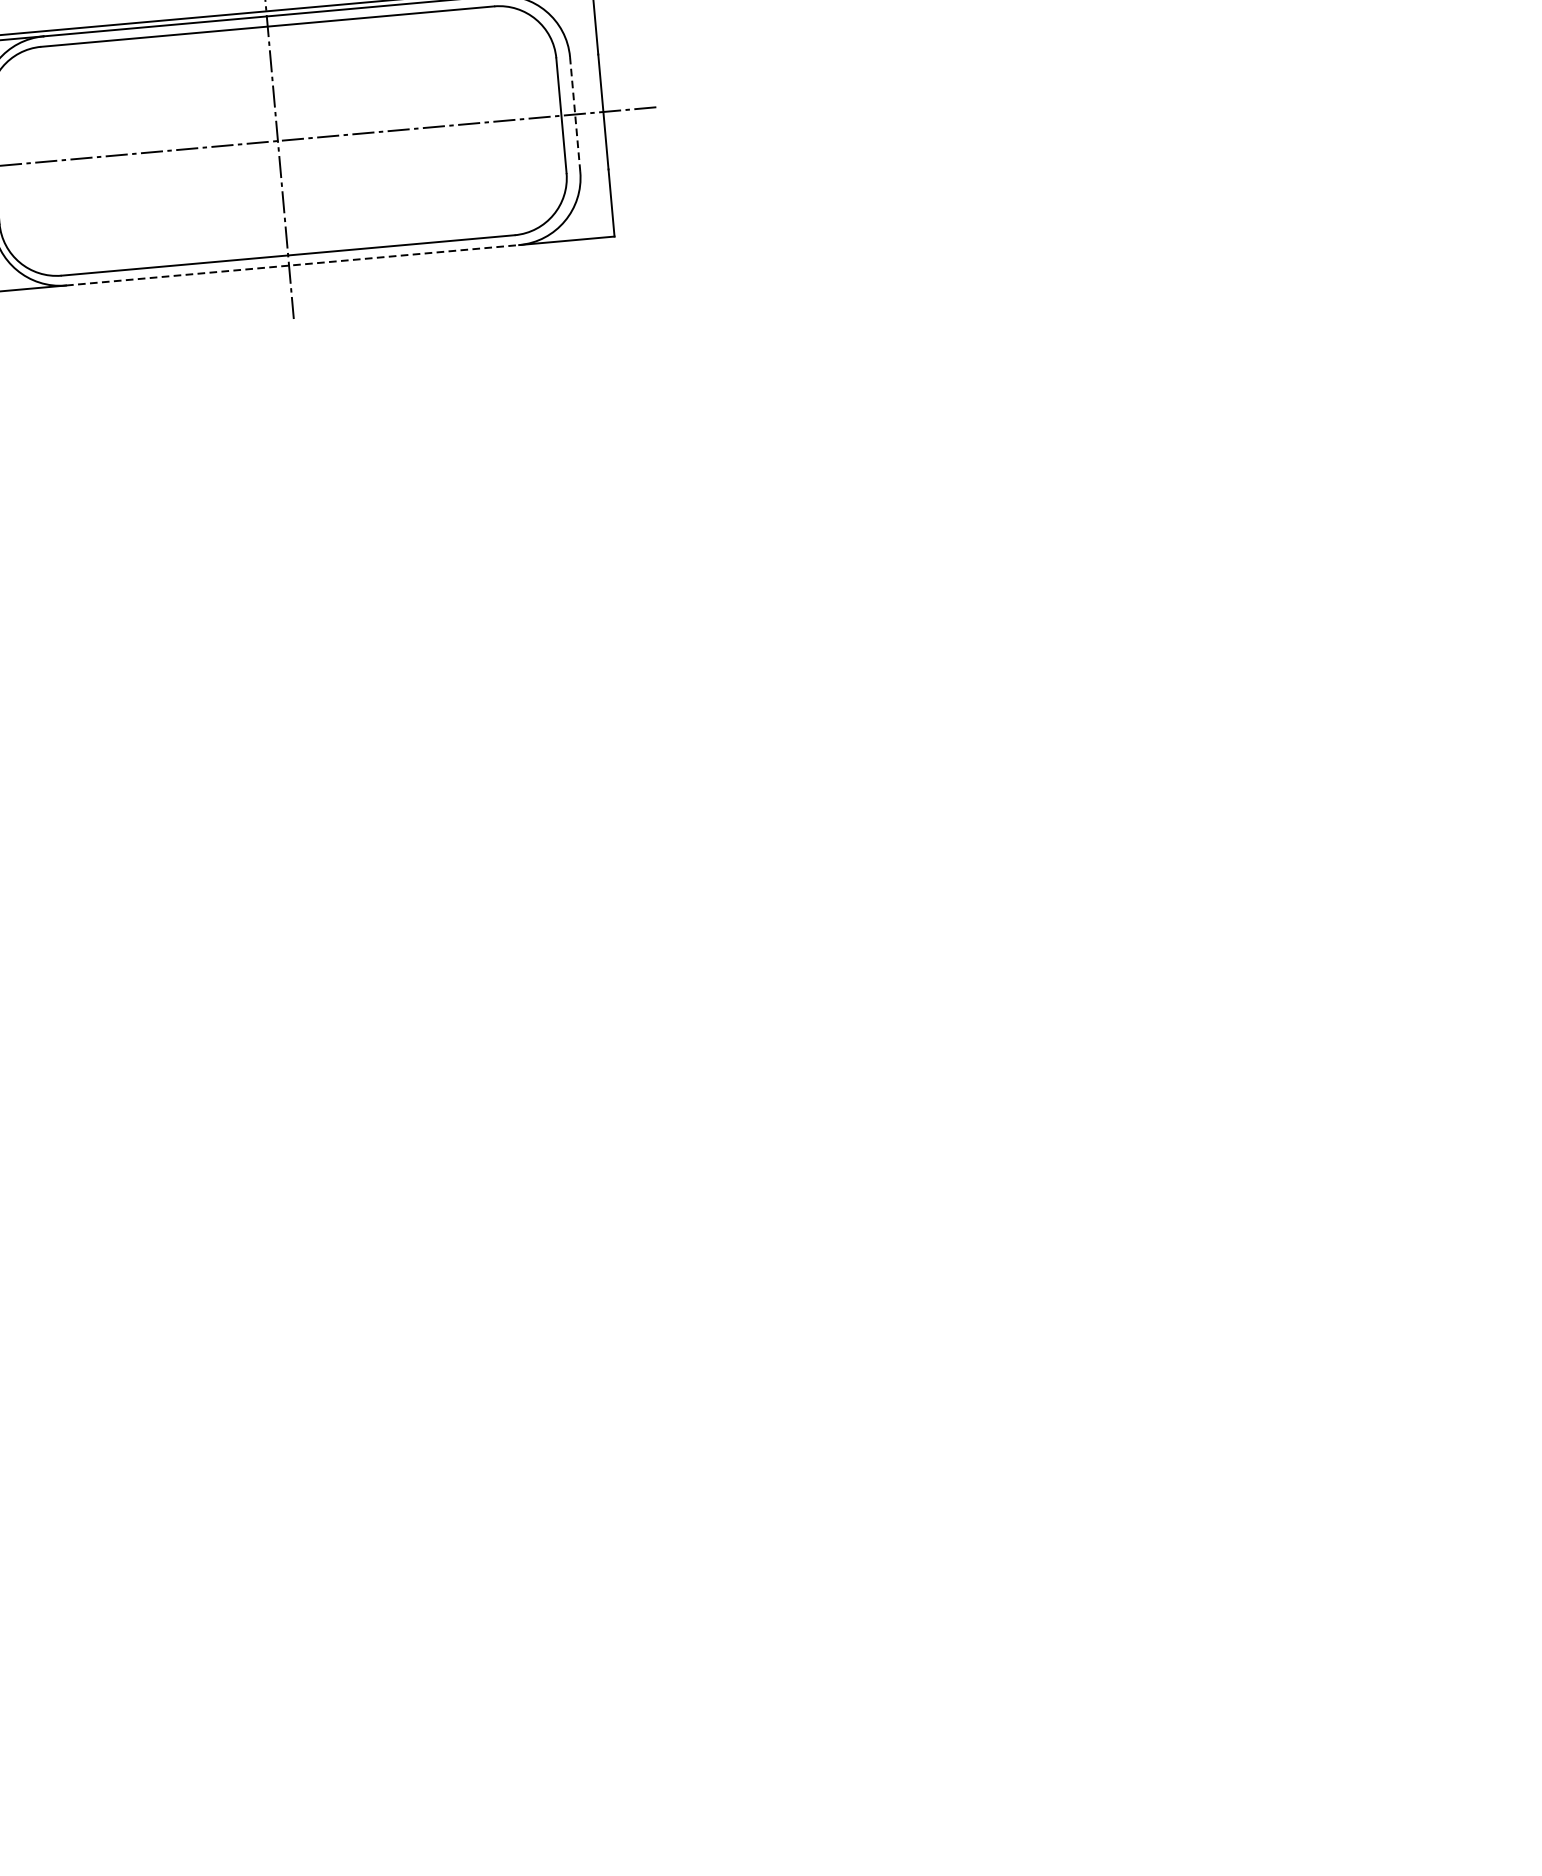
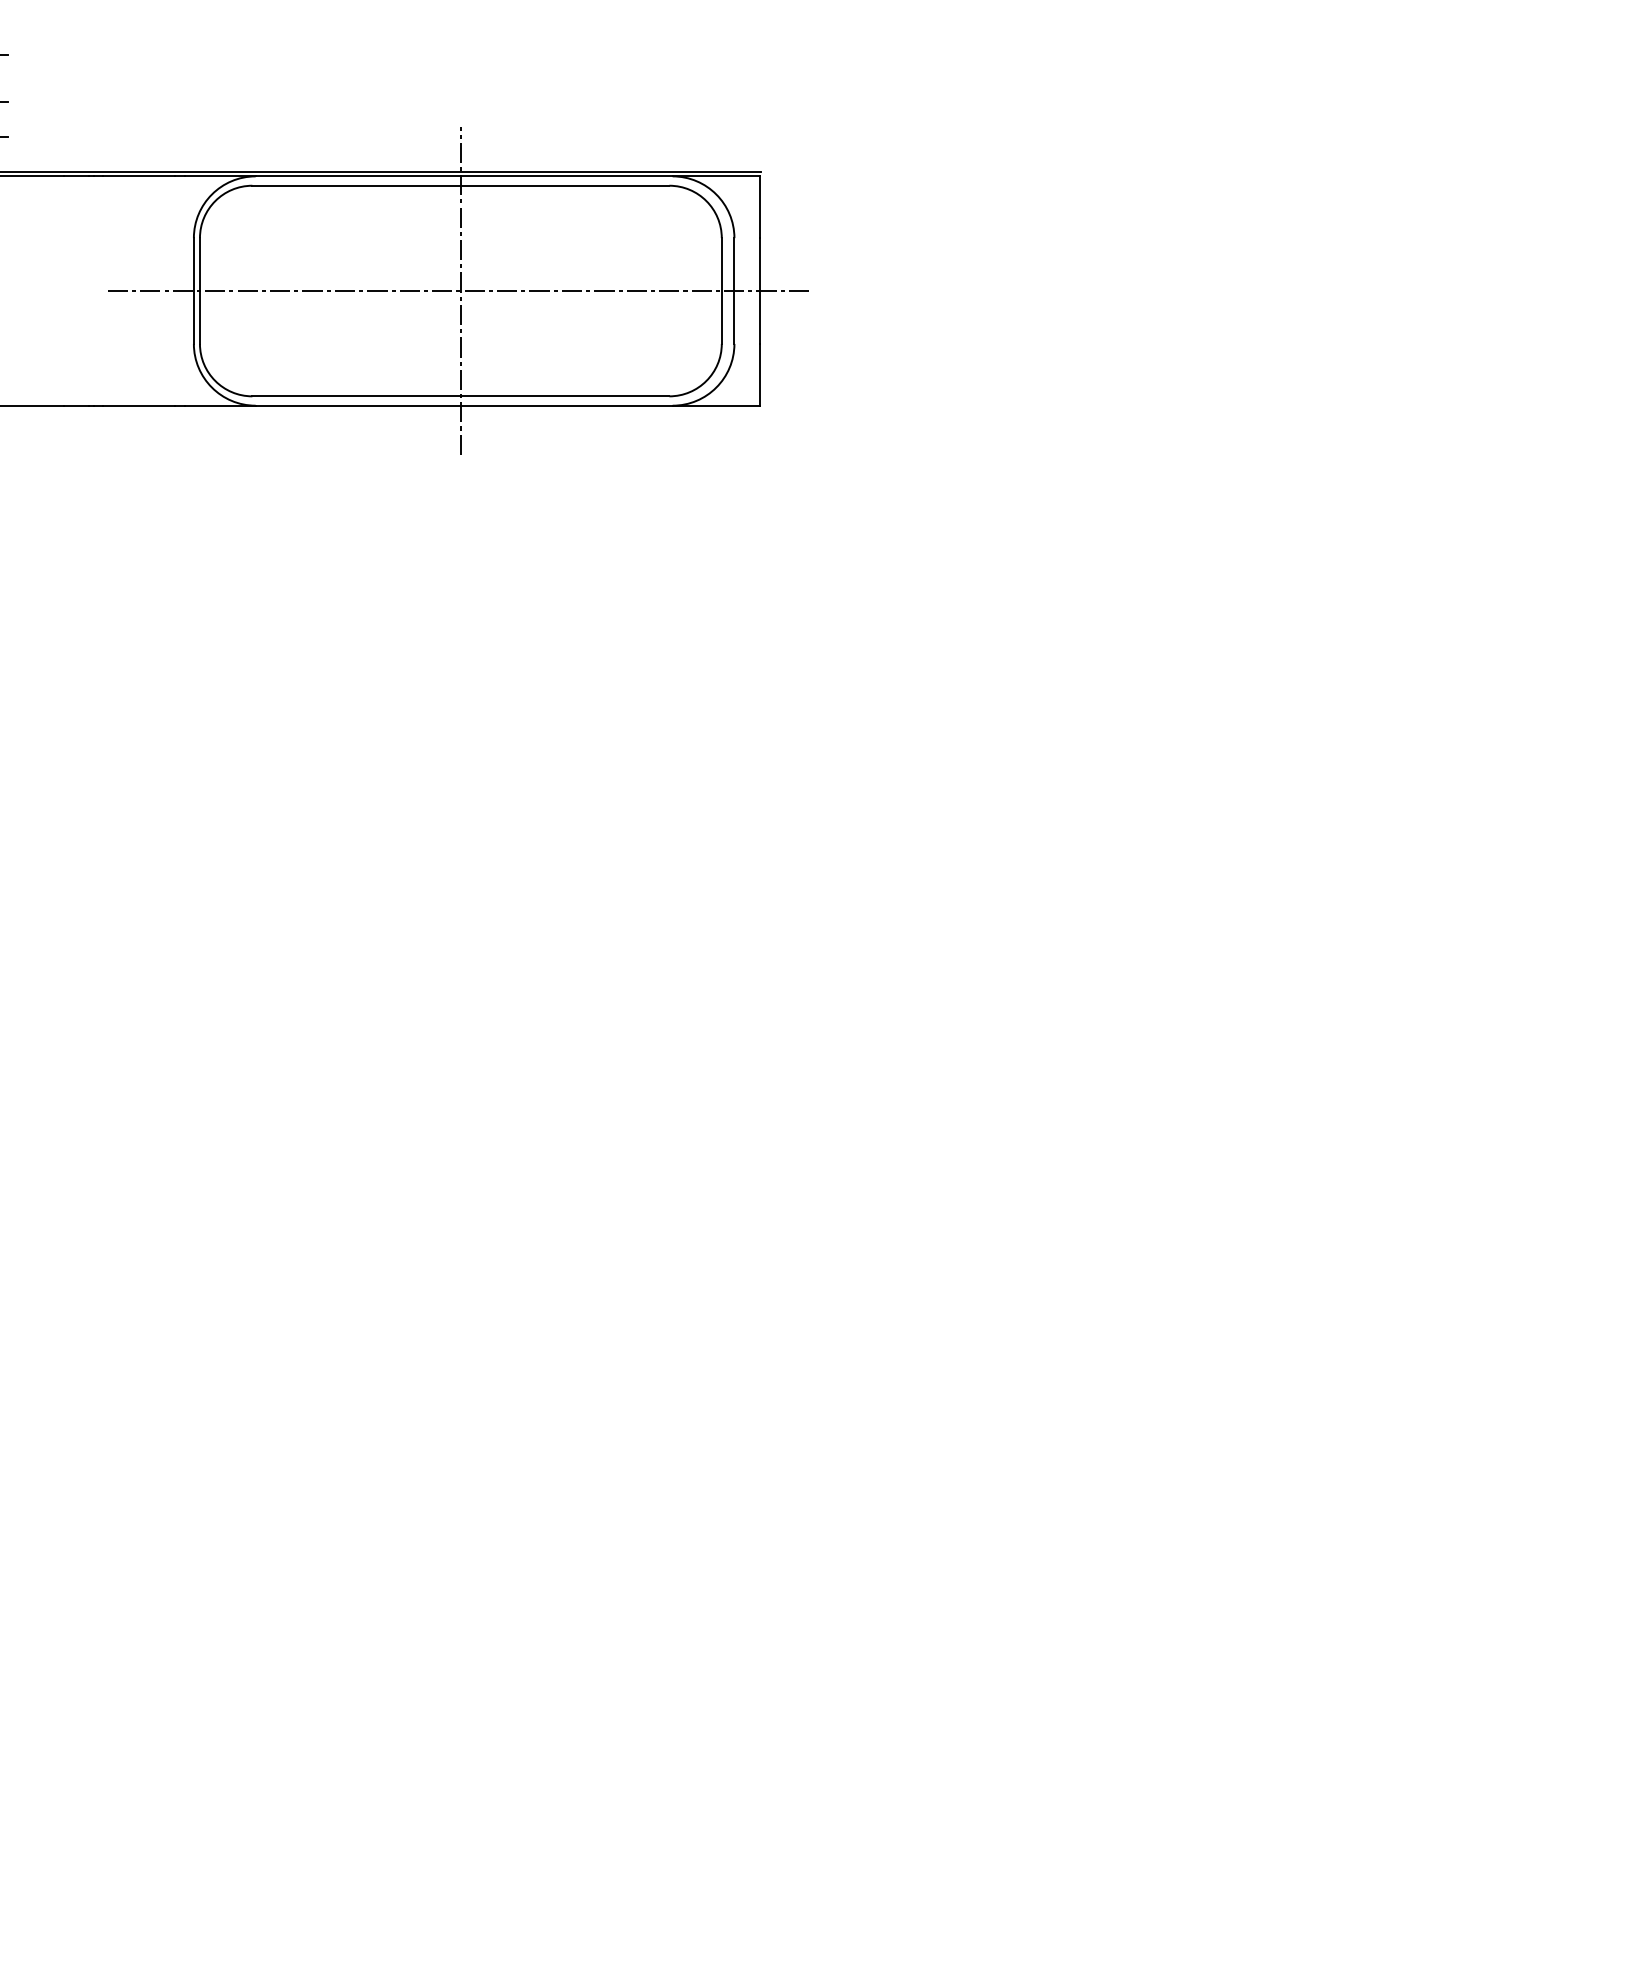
line: (575, 114) -> (734, 291), dashed -> solid
line: (292, 265) -> (464, 405), dashed -> solid

